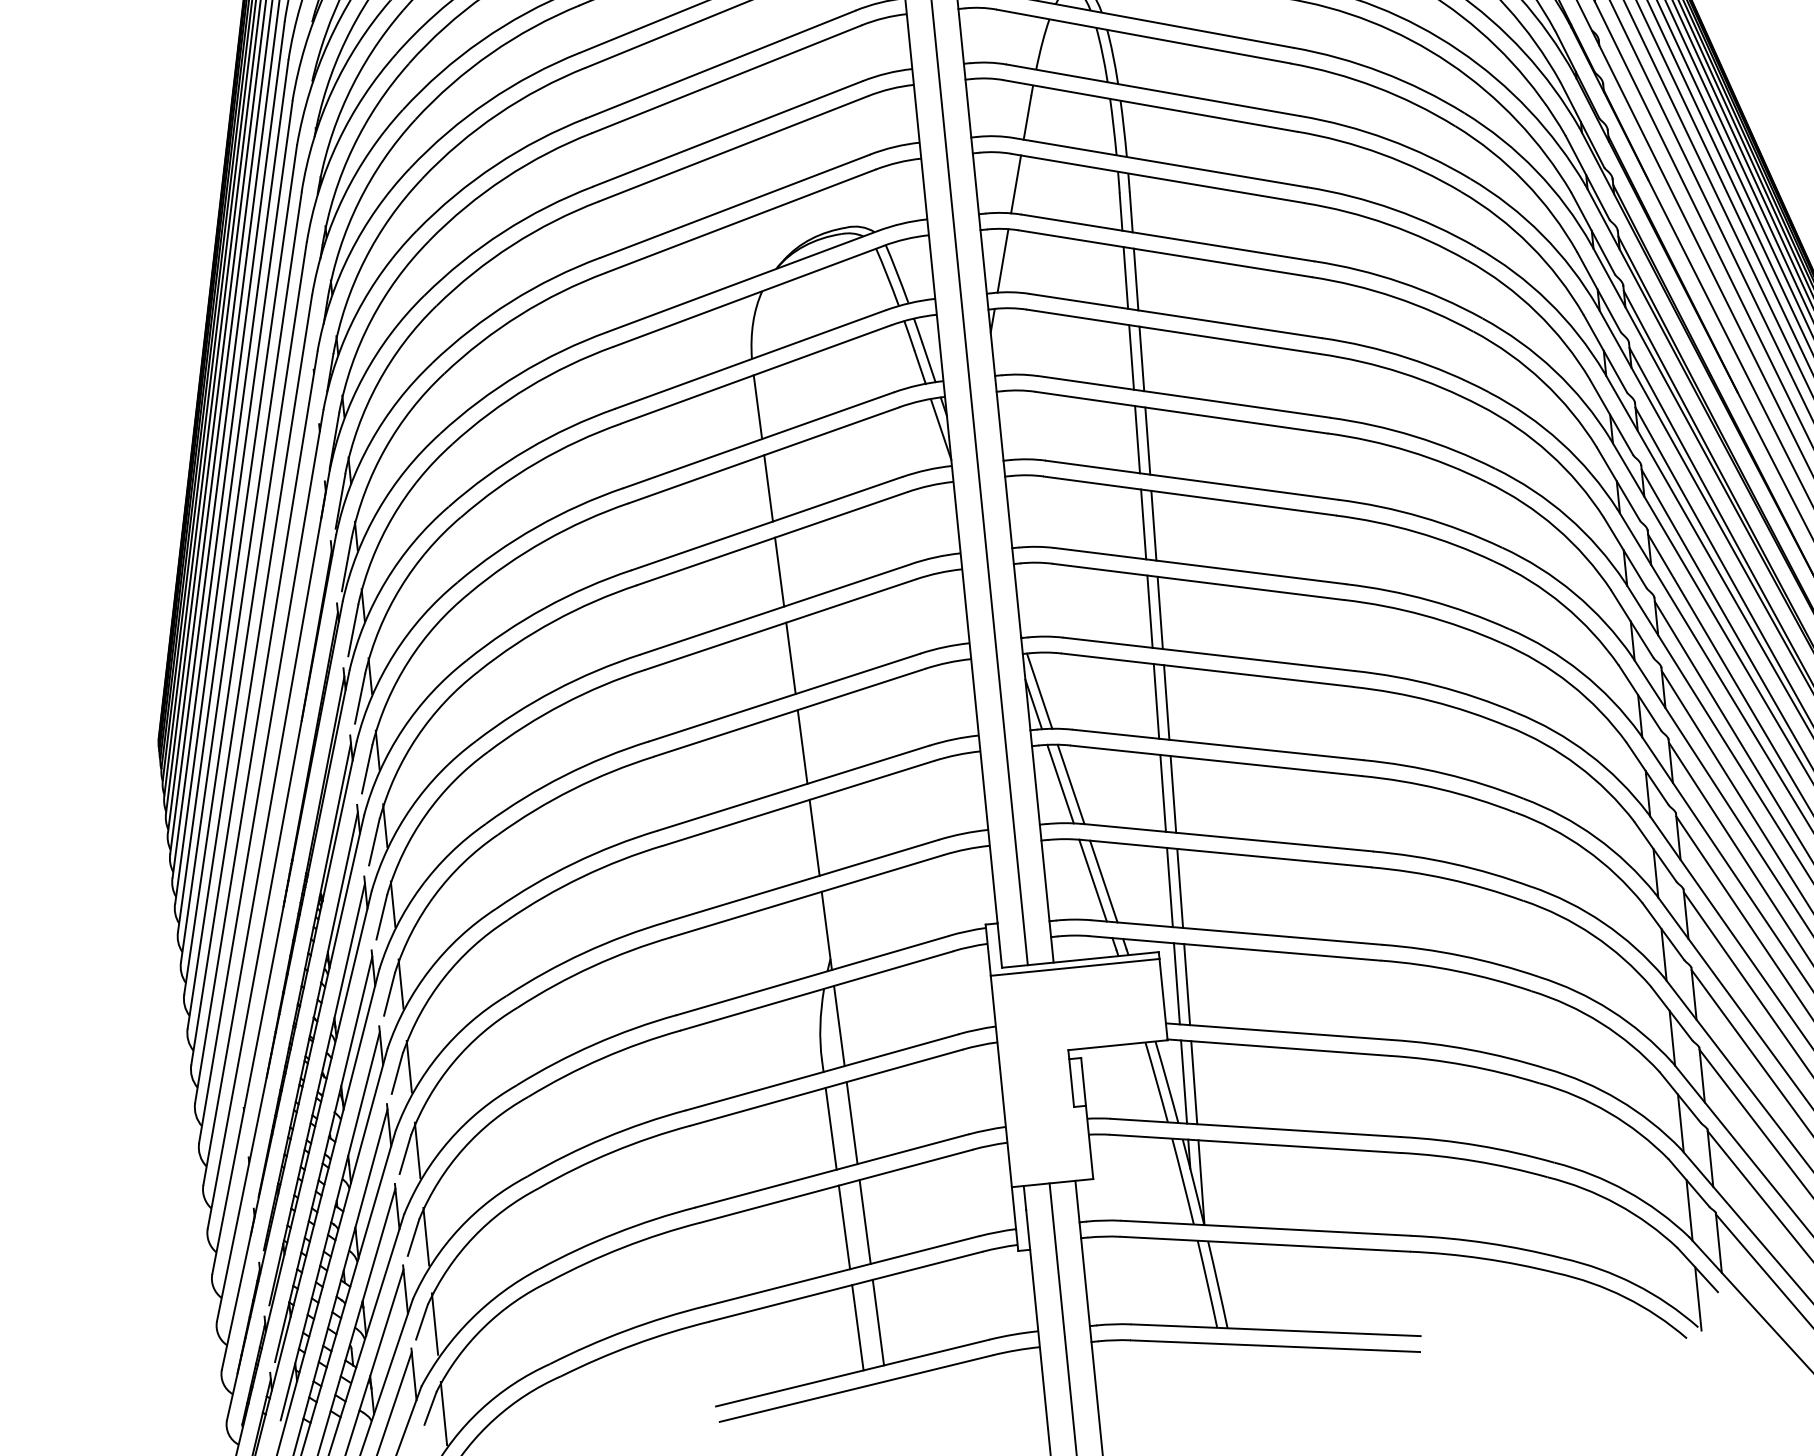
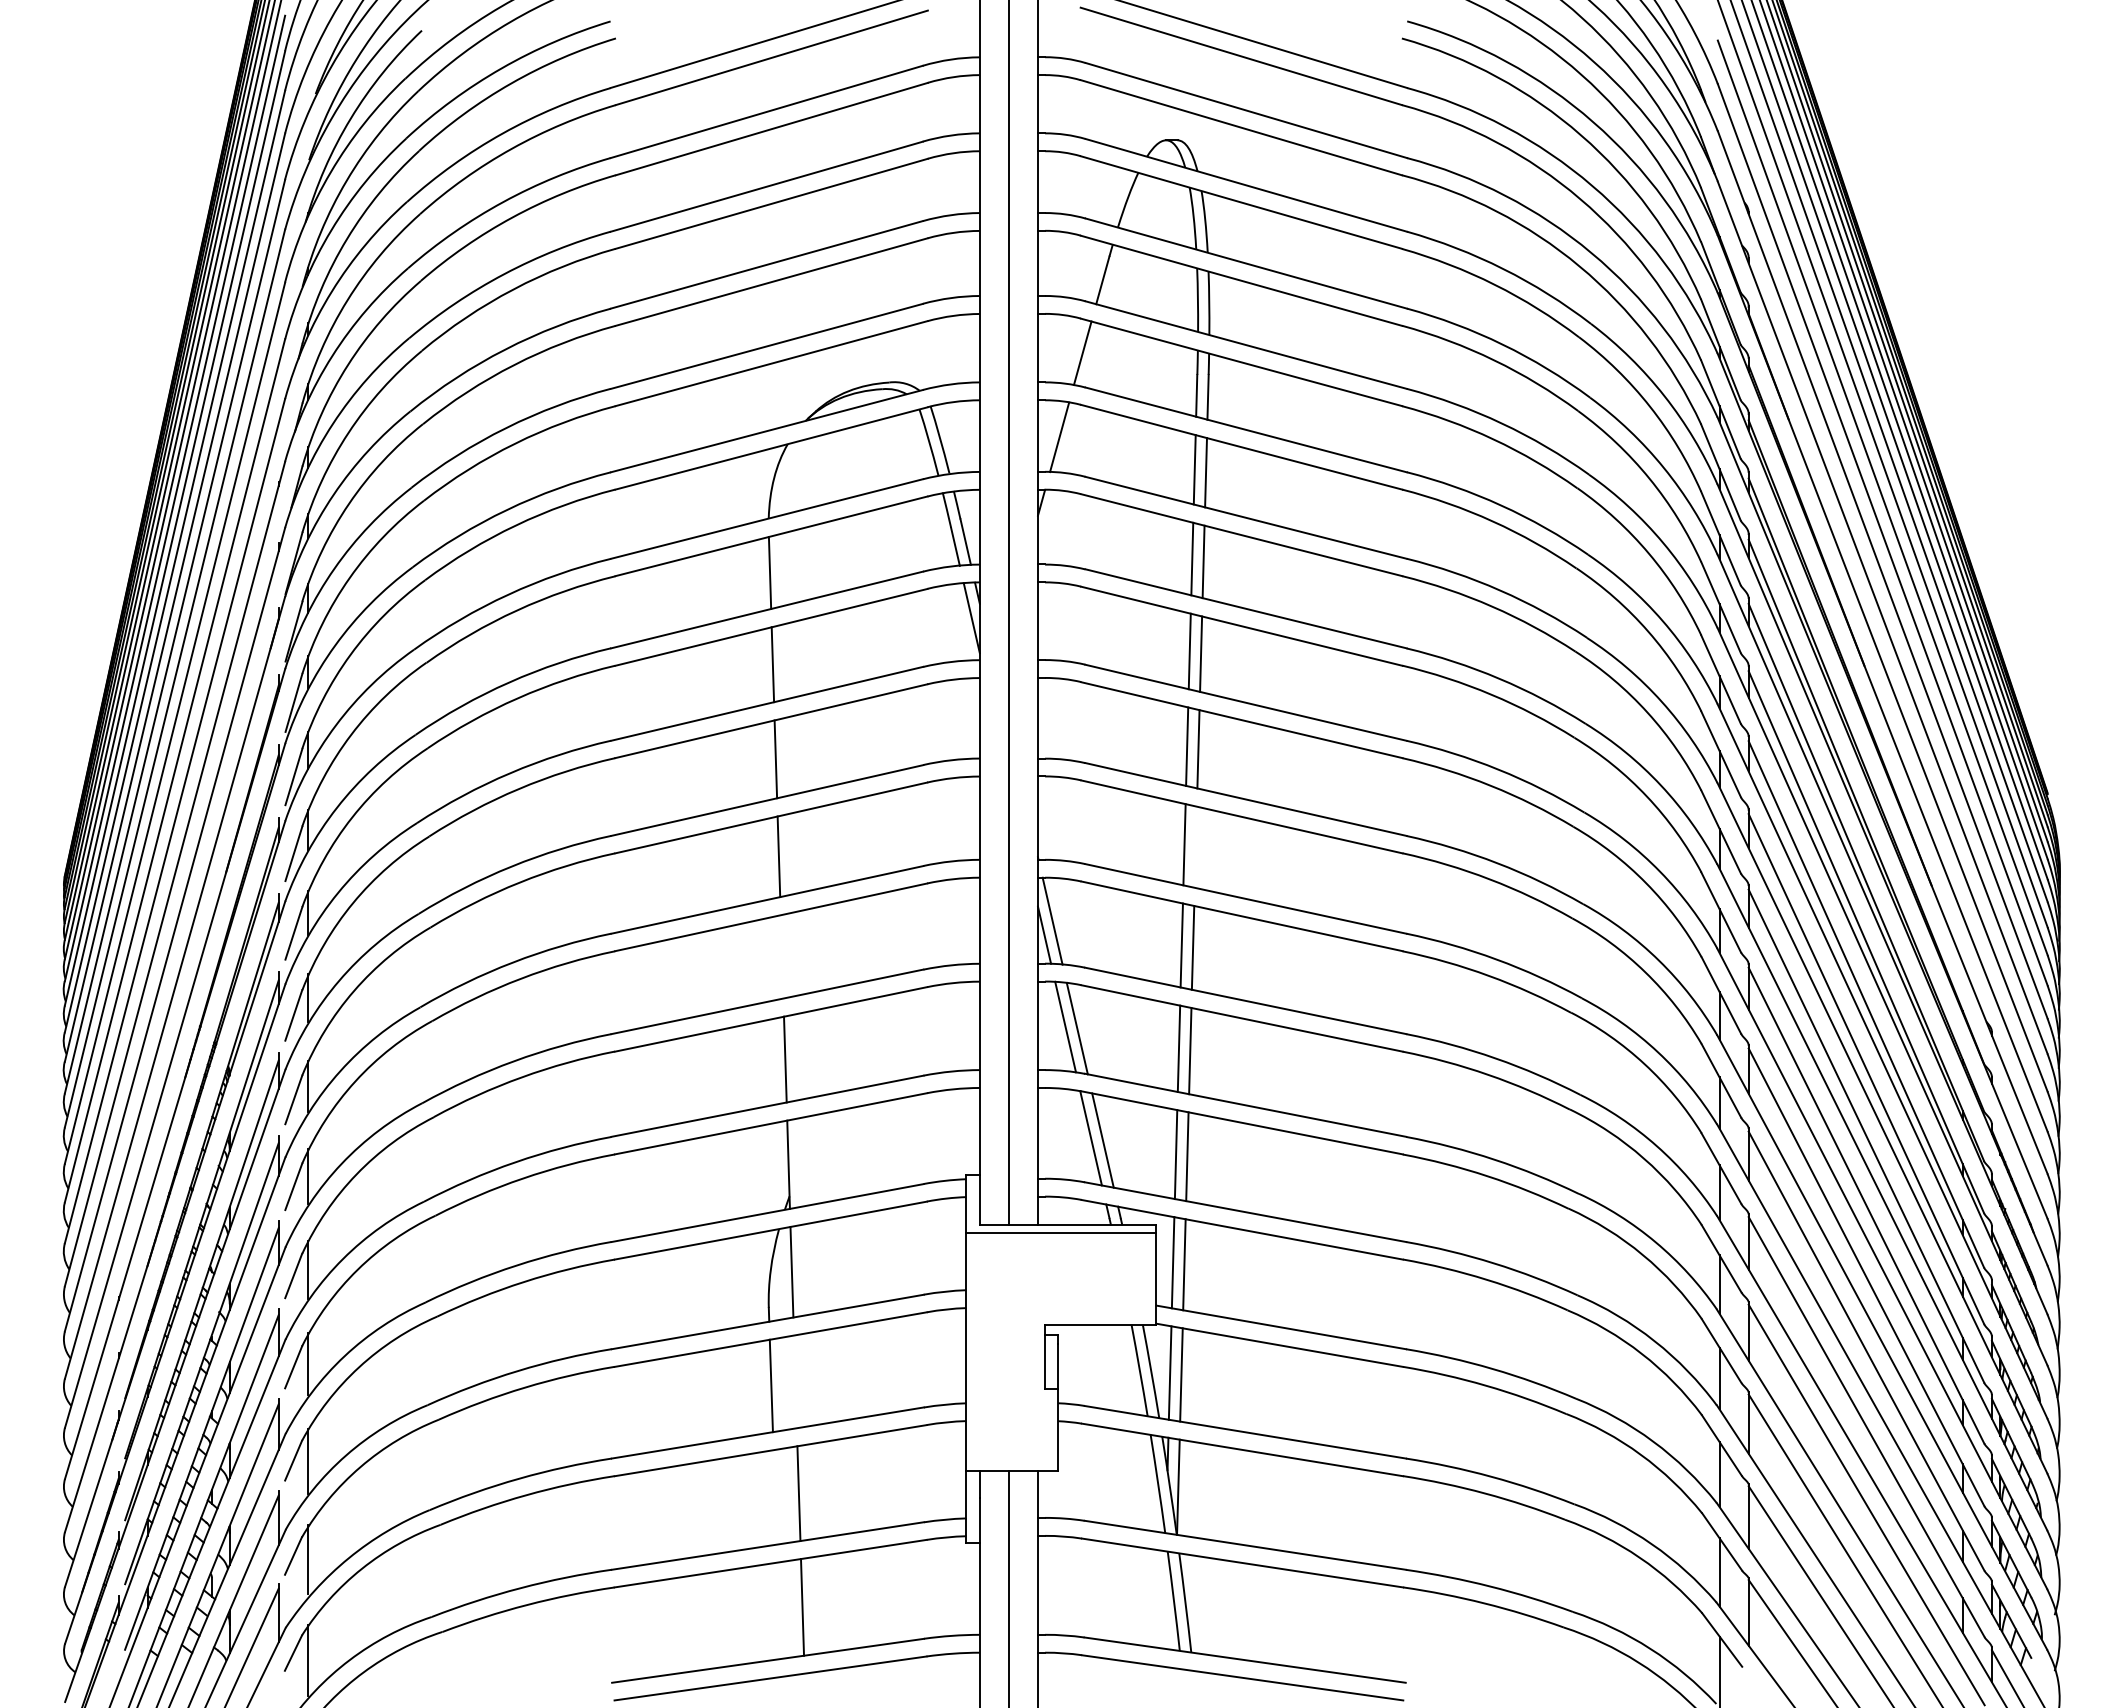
line: (1159, 612) -> (1195, 846), removed
line: (802, 746) -> (781, 956), removed
line: (851, 1122) -> (794, 1381), removed
line: (843, 1227) -> (774, 1497), removed
line: (857, 1327) -> (778, 1610), removed

